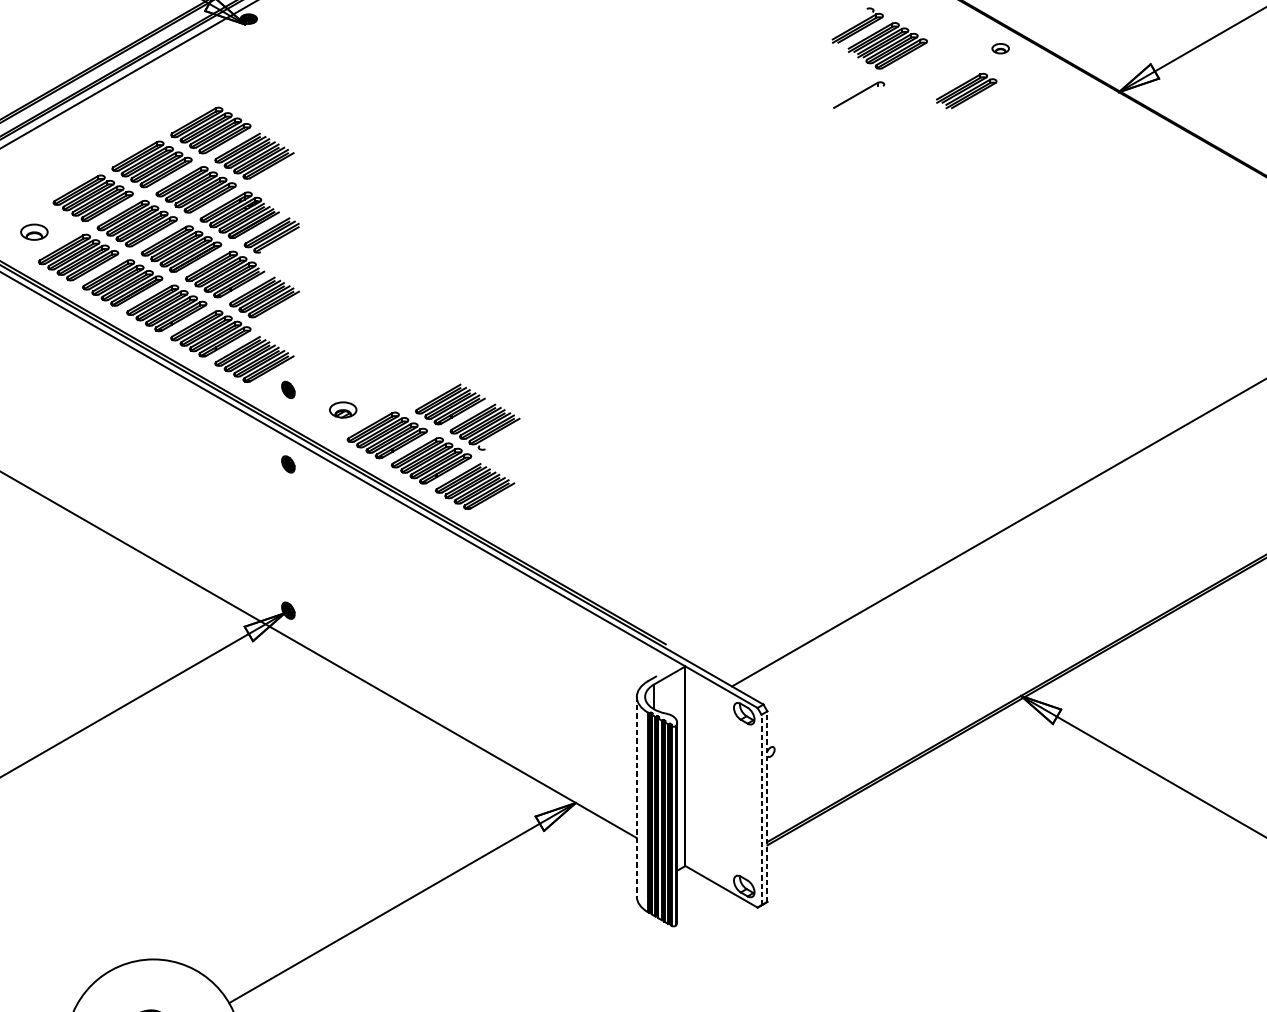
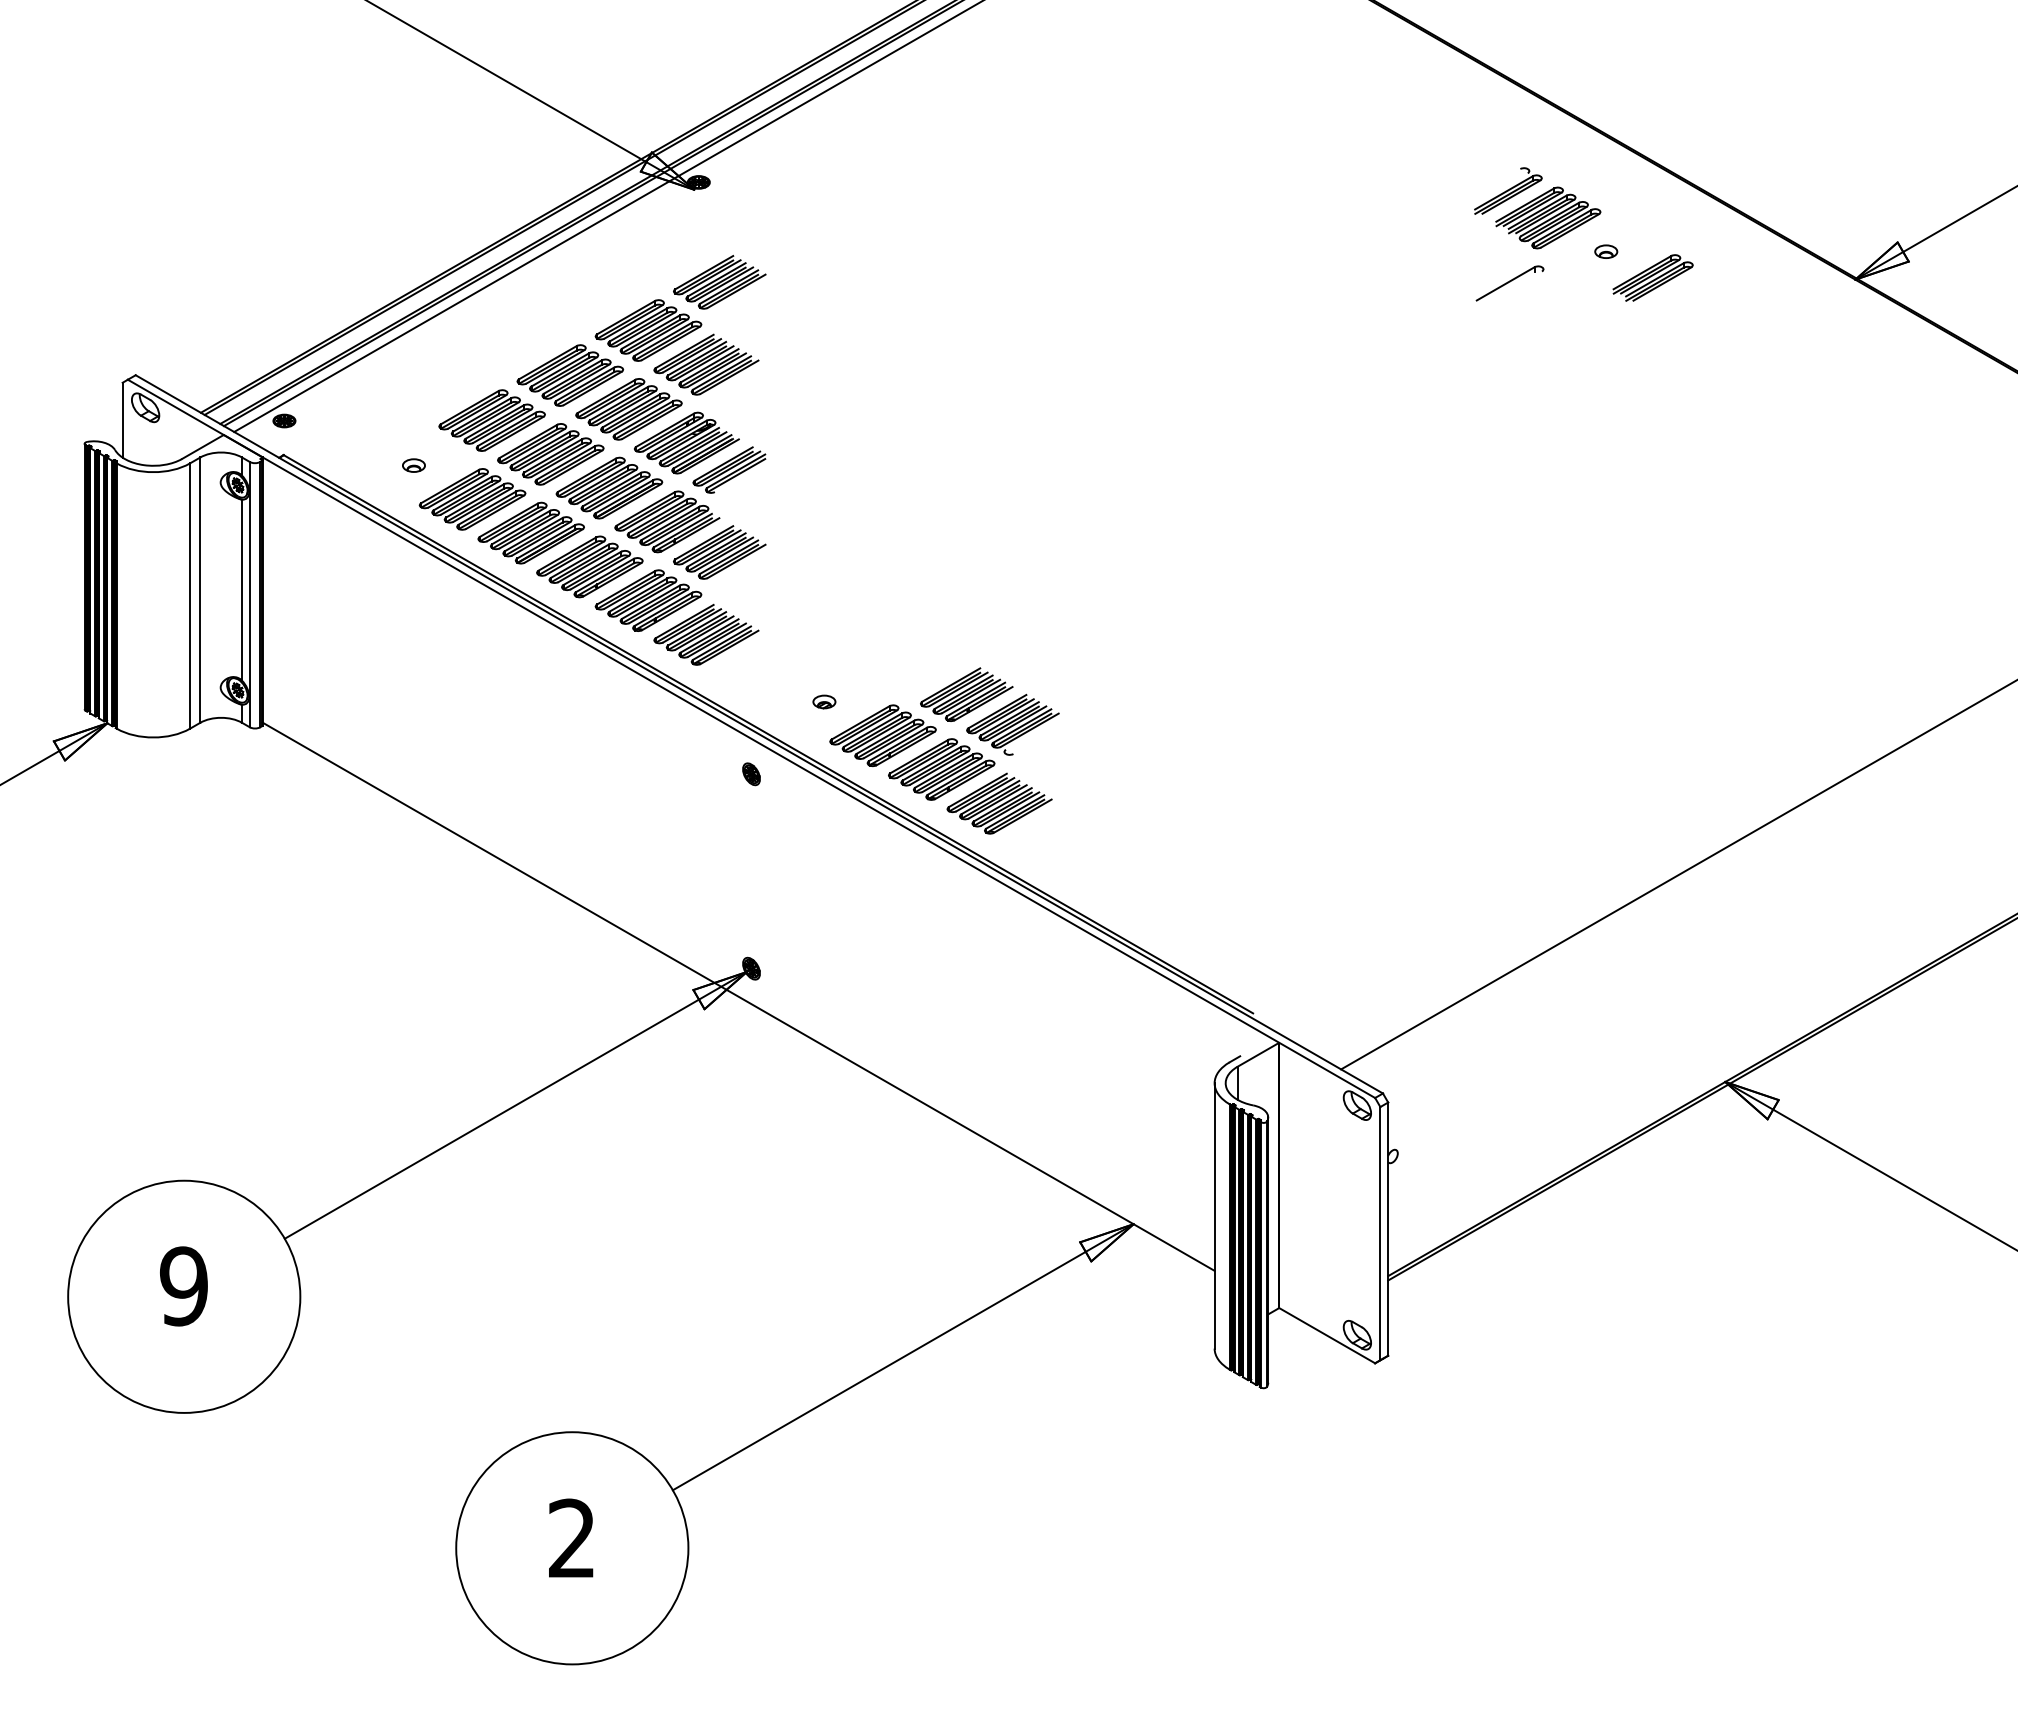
part: (1000, 48) -> (1606, 251), moved
part: (264, 94) -> (719, 282), added
part: (34, 232) -> (413, 465), size x0.62
part: (288, 390) -> (751, 675), removed
part: (343, 409) -> (824, 701), size x0.62
line: (636, 796) -> (1214, 1215), dashed -> solid
line: (767, 806) -> (1388, 1229), dashed -> solid
line: (761, 809) -> (1380, 1233), dashed -> solid

